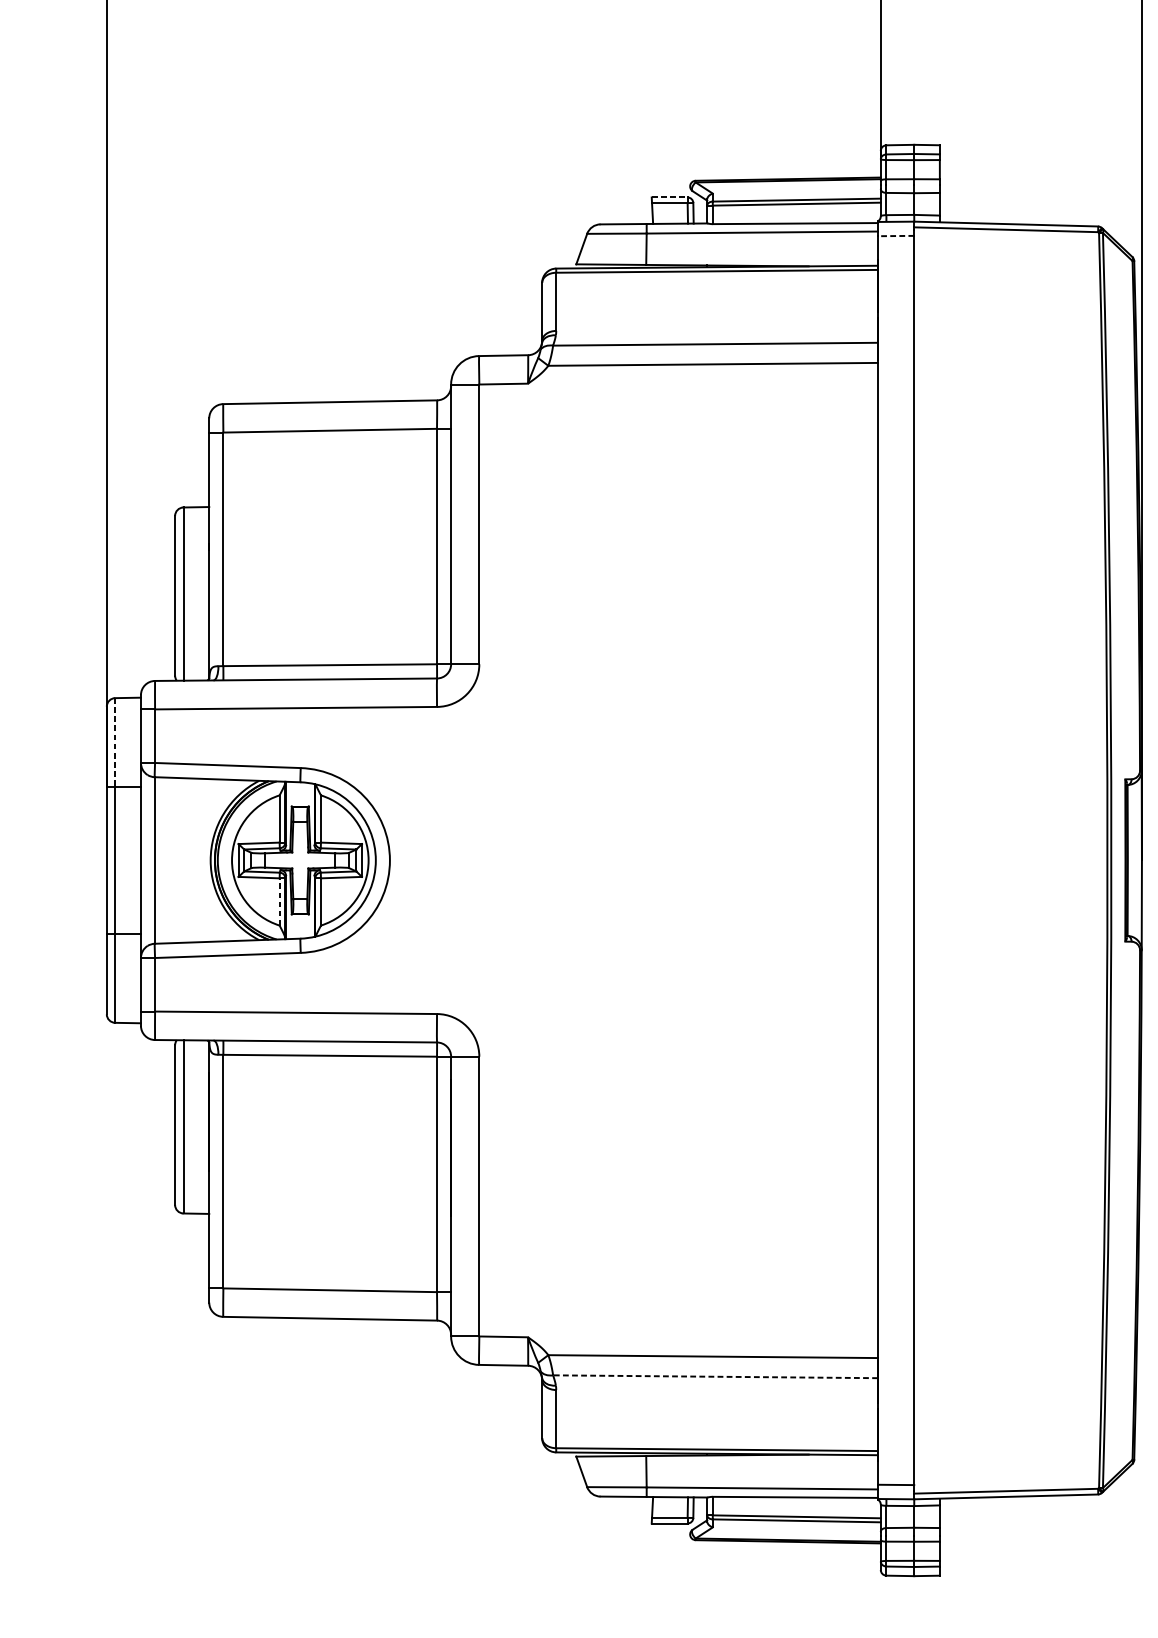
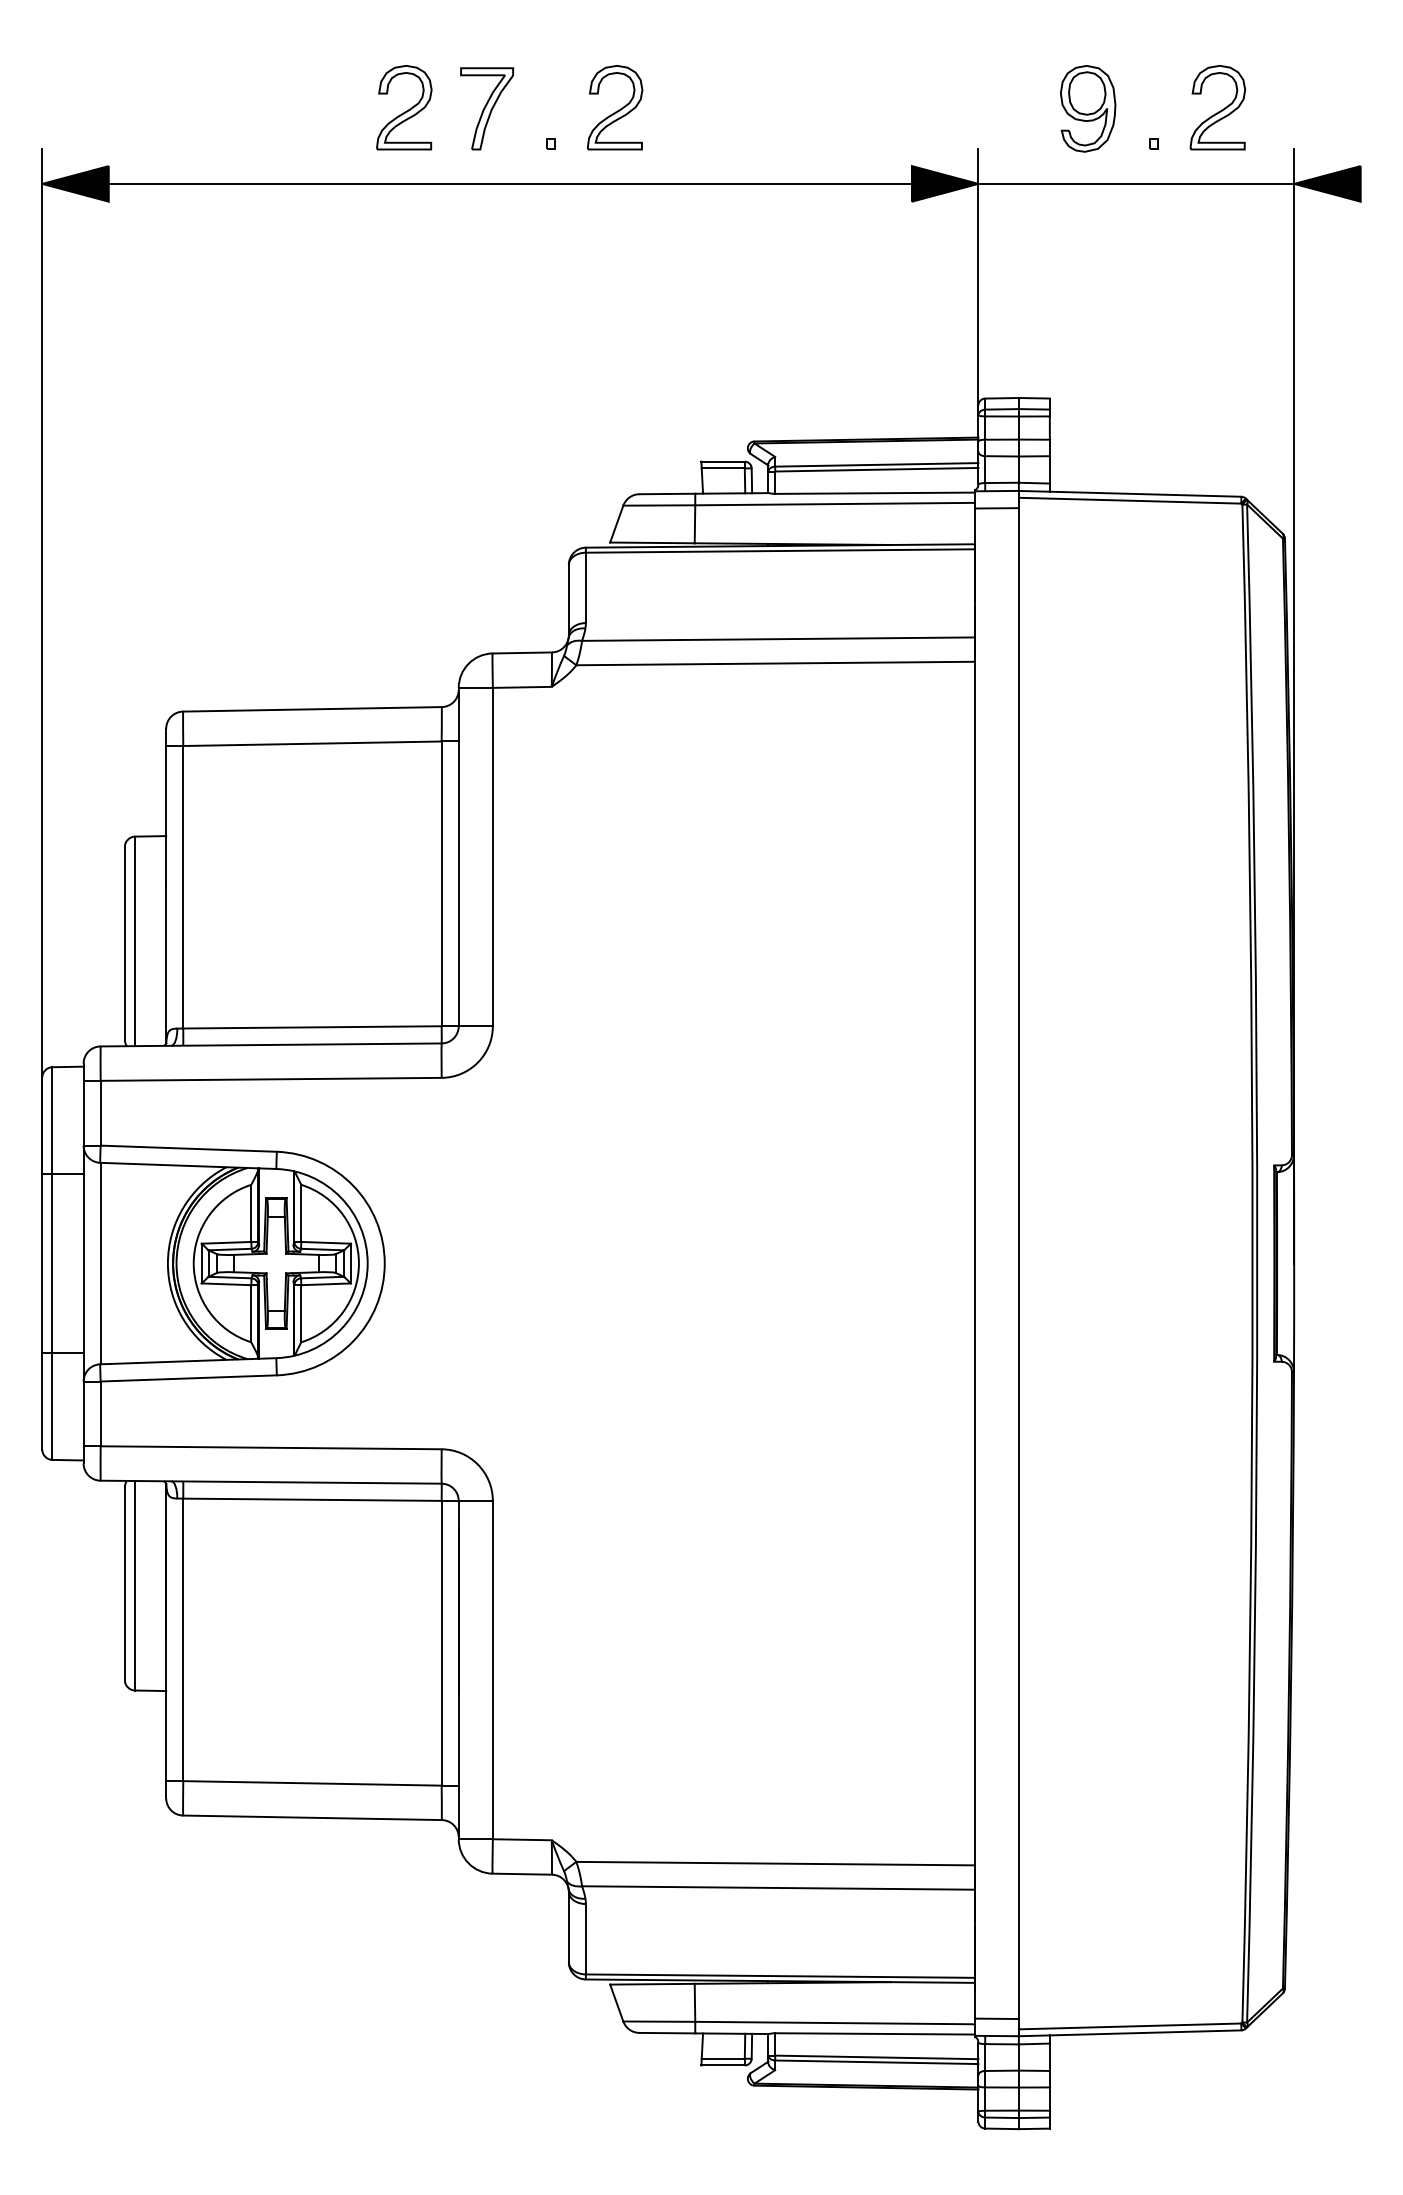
line: (670, 197) -> (723, 461), dashed -> solid
line: (895, 236) -> (996, 508), dashed -> solid
line: (115, 743) -> (52, 1121), dashed -> solid
line: (279, 901) -> (251, 1313), dashed -> solid
line: (715, 1376) -> (778, 1887), dashed -> solid

